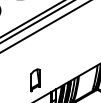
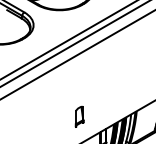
part: (35, 80) -> (79, 116), size x0.7

